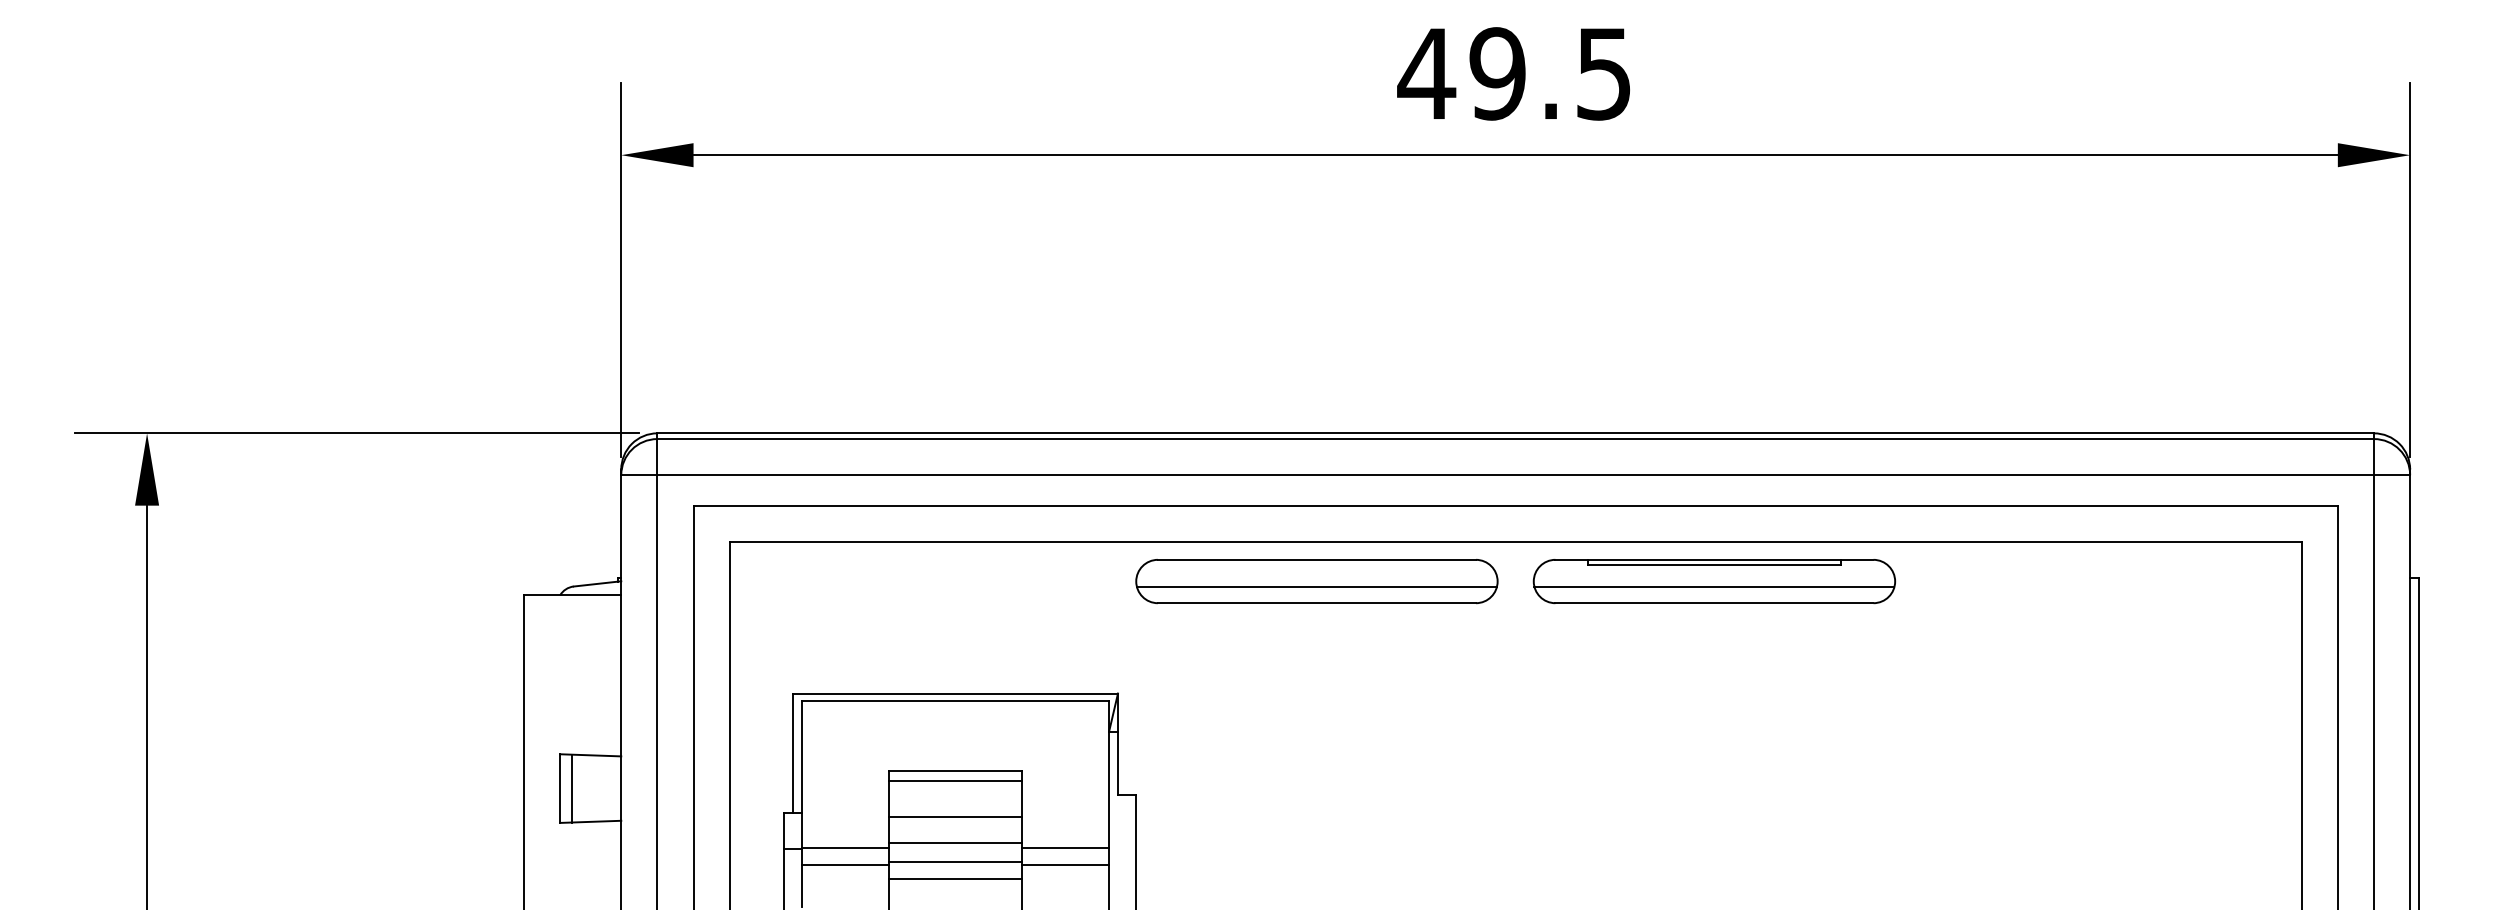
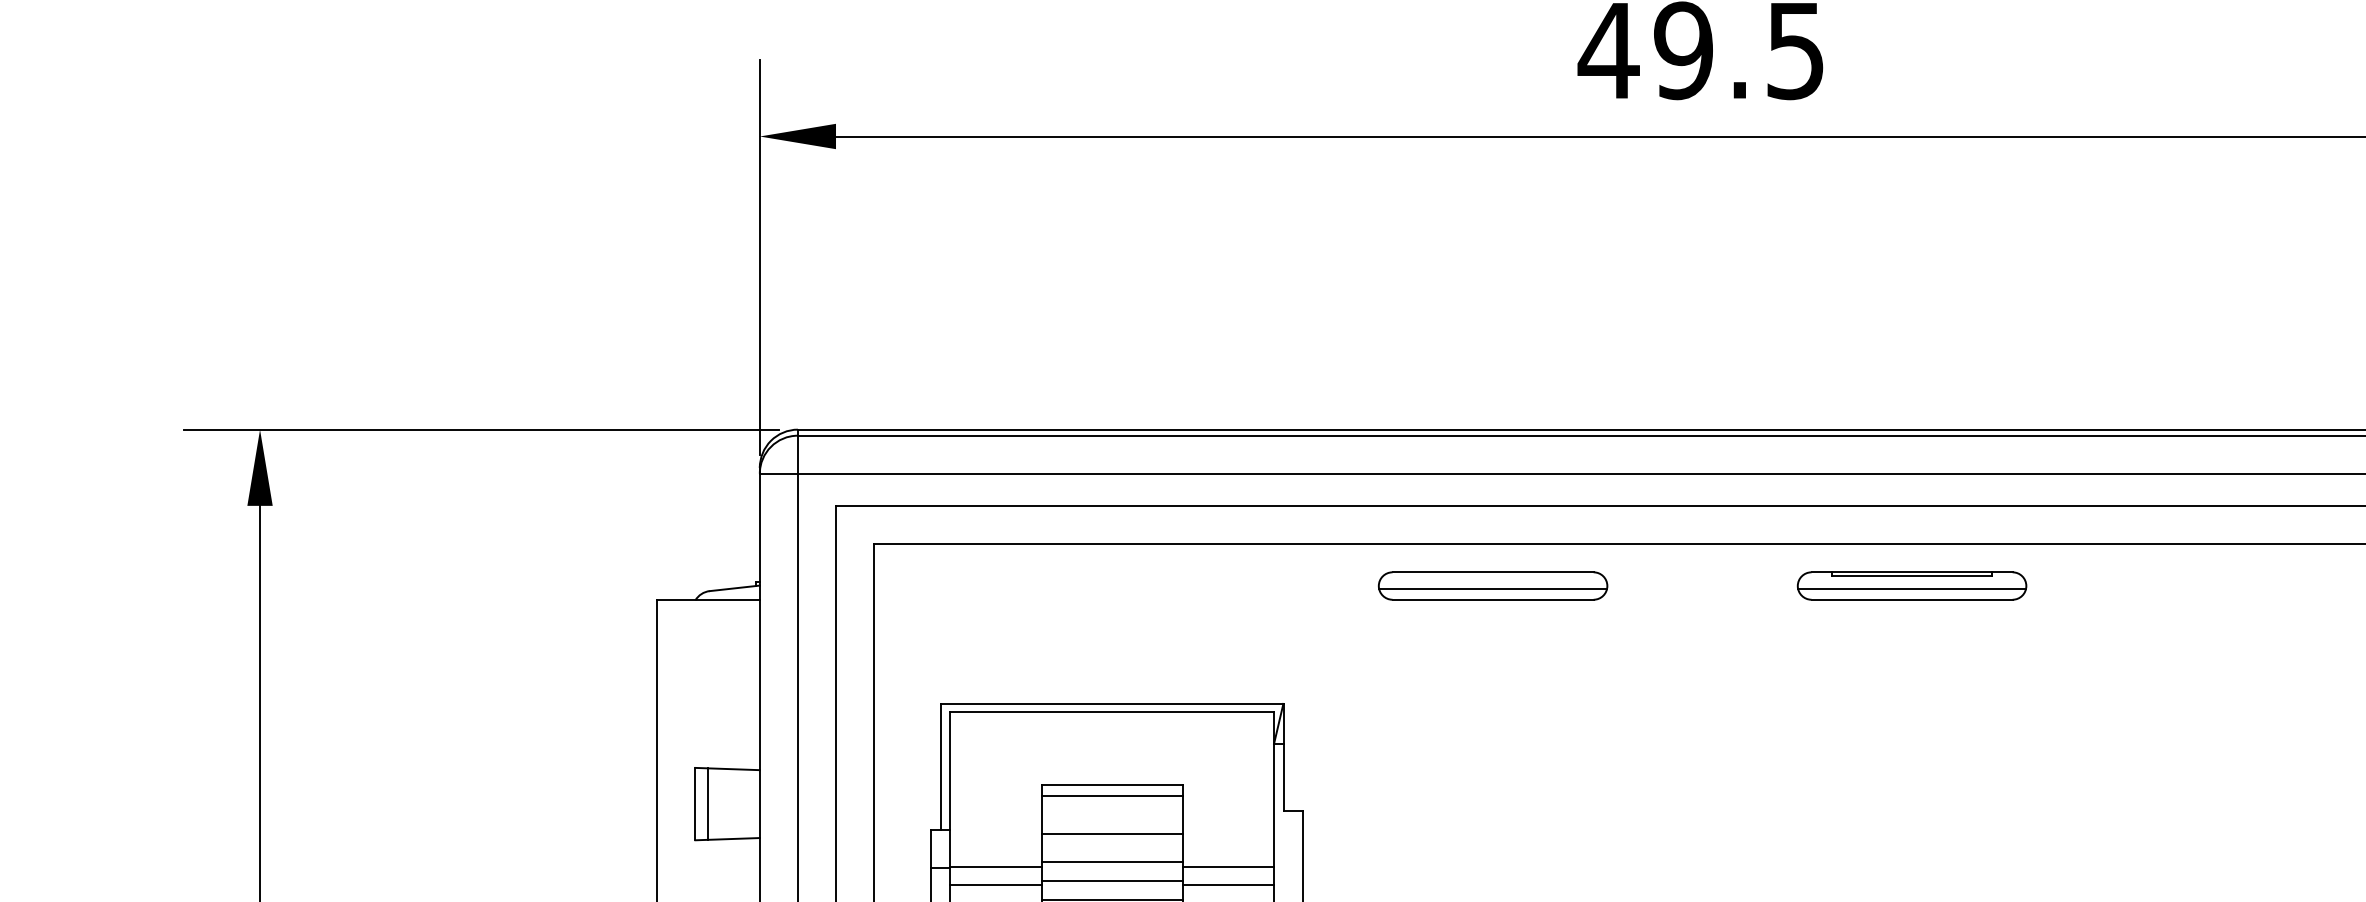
part: (1316, 581) -> (1492, 585), size x0.6
part: (1714, 581) -> (1912, 585), size x0.6

